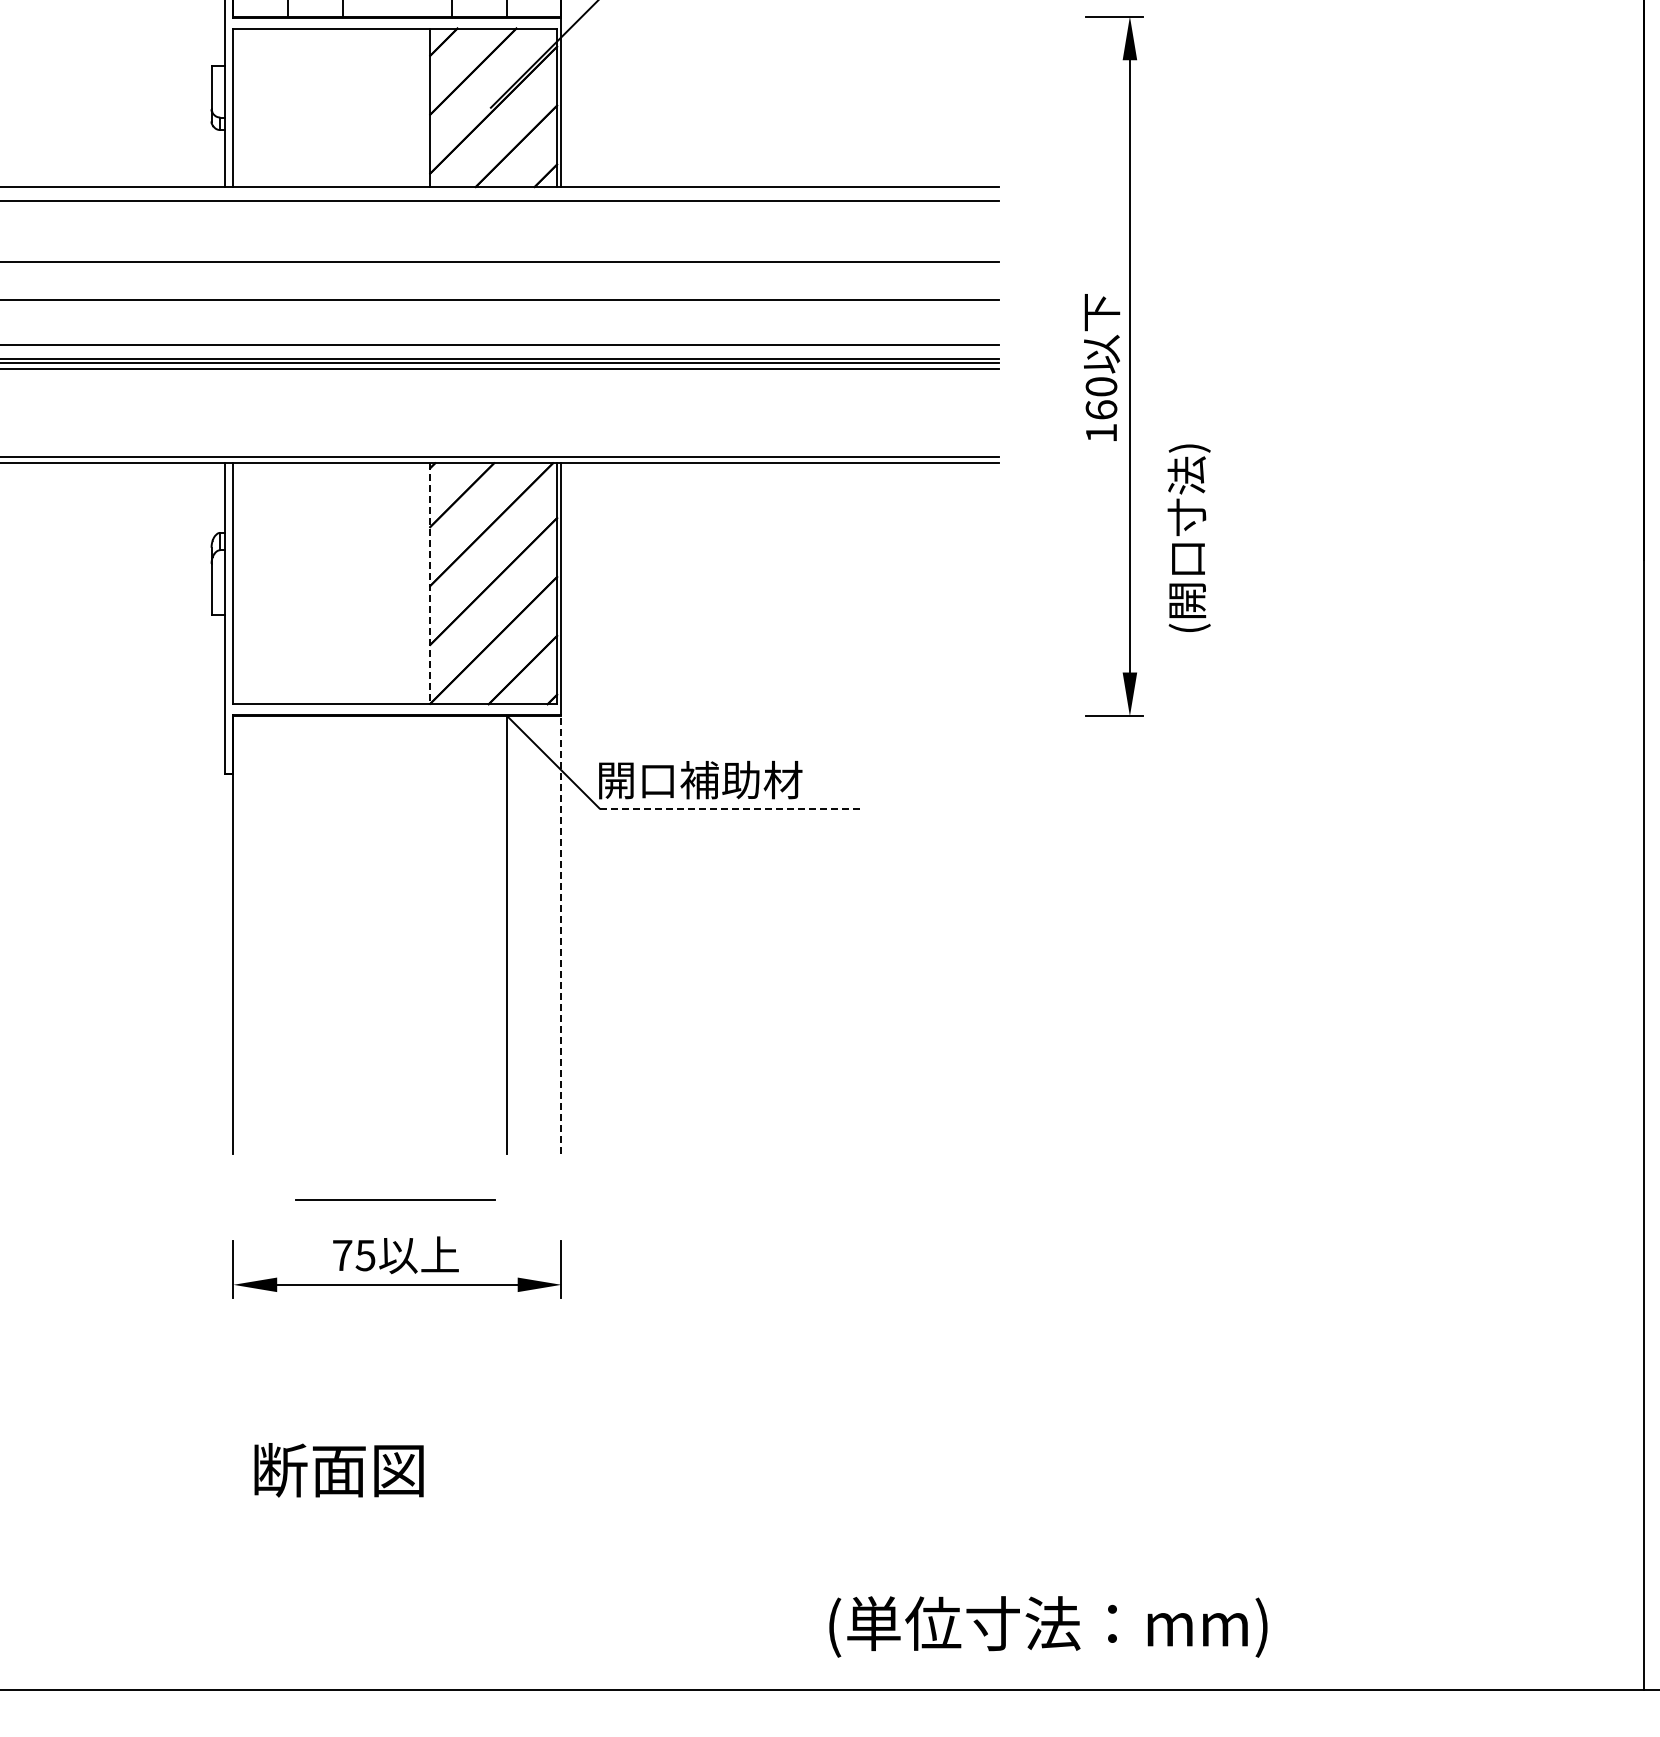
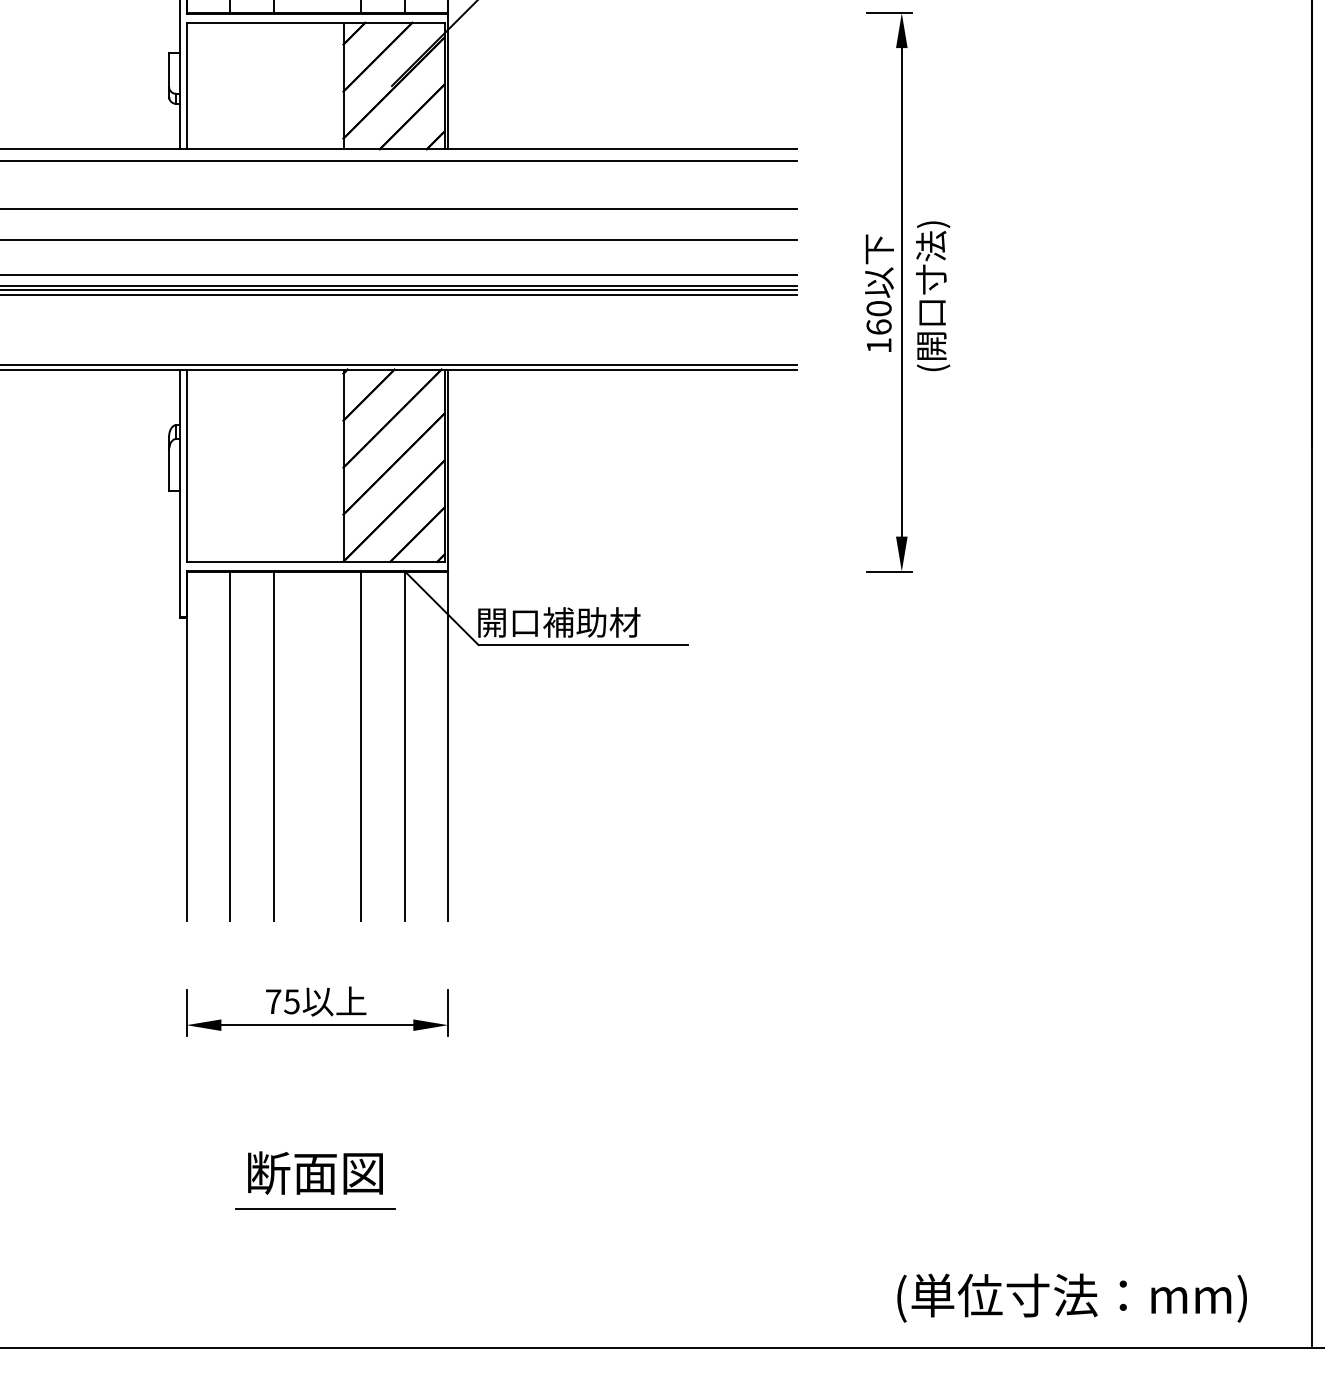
text: (1188, 537) -> (932, 295), moved
line: (430, 583) -> (343, 465), dashed -> solid
line: (731, 808) -> (583, 645), dashed -> solid
line: (561, 933) -> (448, 744), dashed -> solid
line: (288, 934) -> (230, 745), added
line: (342, 934) -> (273, 745), added
line: (452, 934) -> (361, 745), added
line: (395, 1199) -> (315, 1208), moved
text: (338, 1470) -> (315, 1173), moved
text: (1048, 1626) -> (1072, 1297), moved

